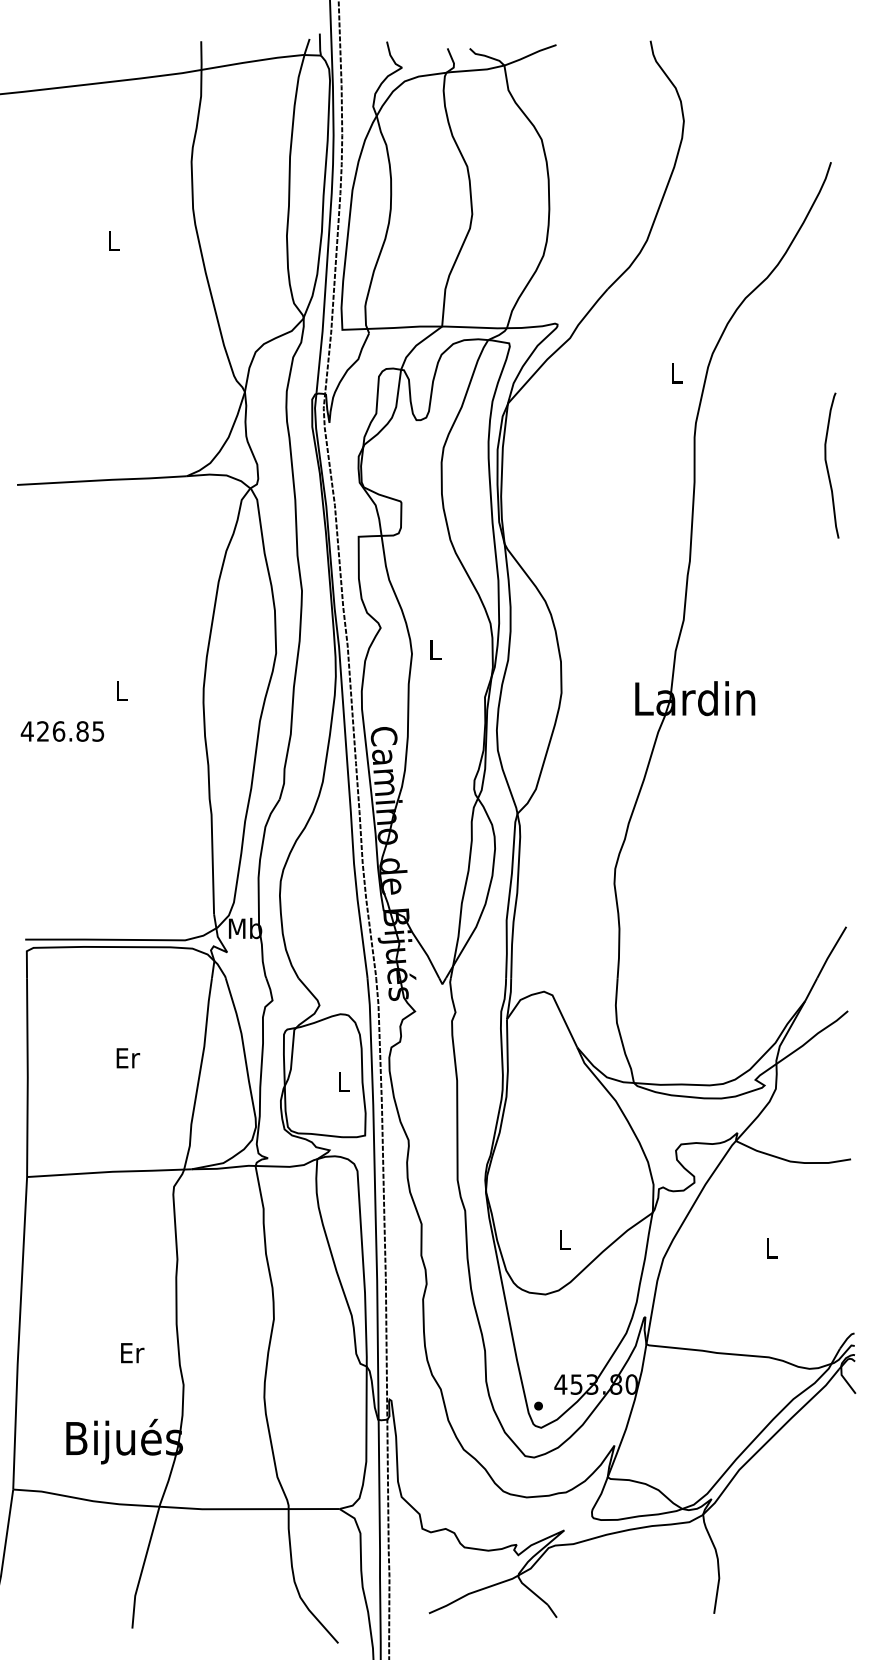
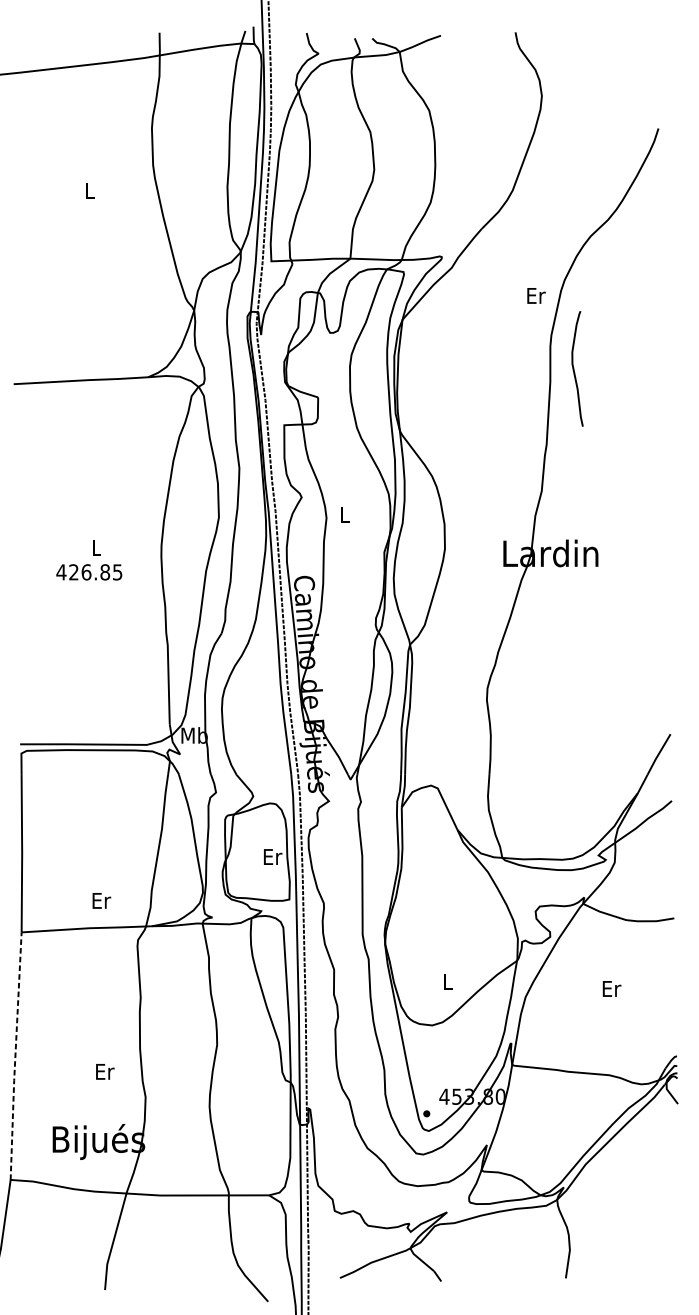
text: (676, 373) -> (536, 295), L -> Er
curve: (827, 465) -> (574, 368), moved
text: (62, 731) -> (89, 572), moved
text: (128, 1058) -> (101, 901), moved
text: (344, 1081) -> (273, 856), L -> Er
text: (772, 1248) -> (612, 988), L -> Er
line: (19, 1333) -> (15, 1056), solid -> dashed

